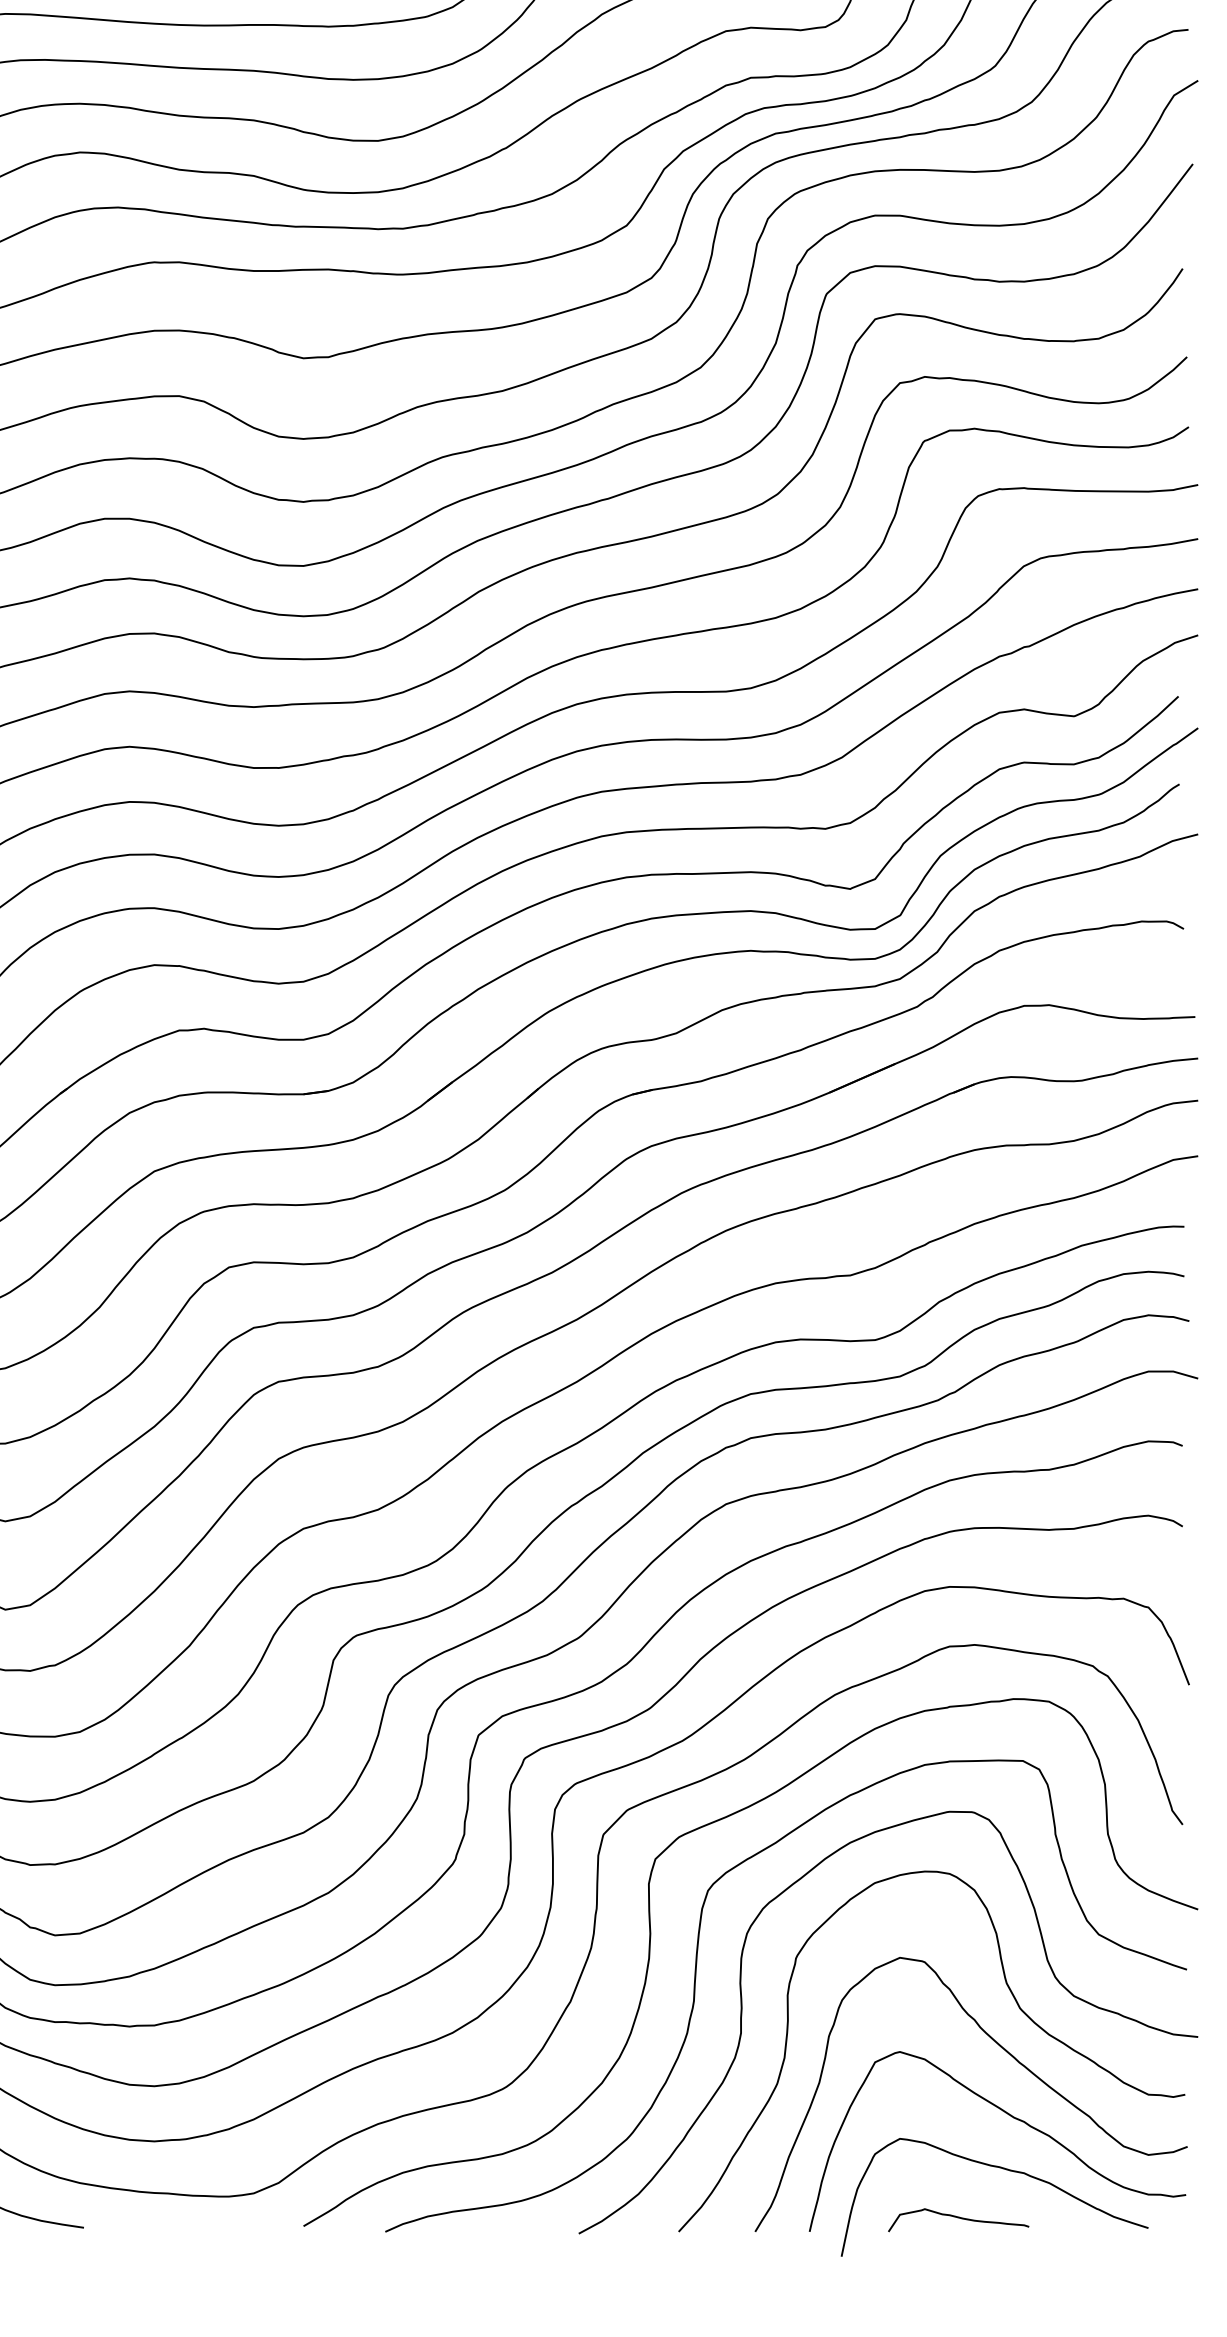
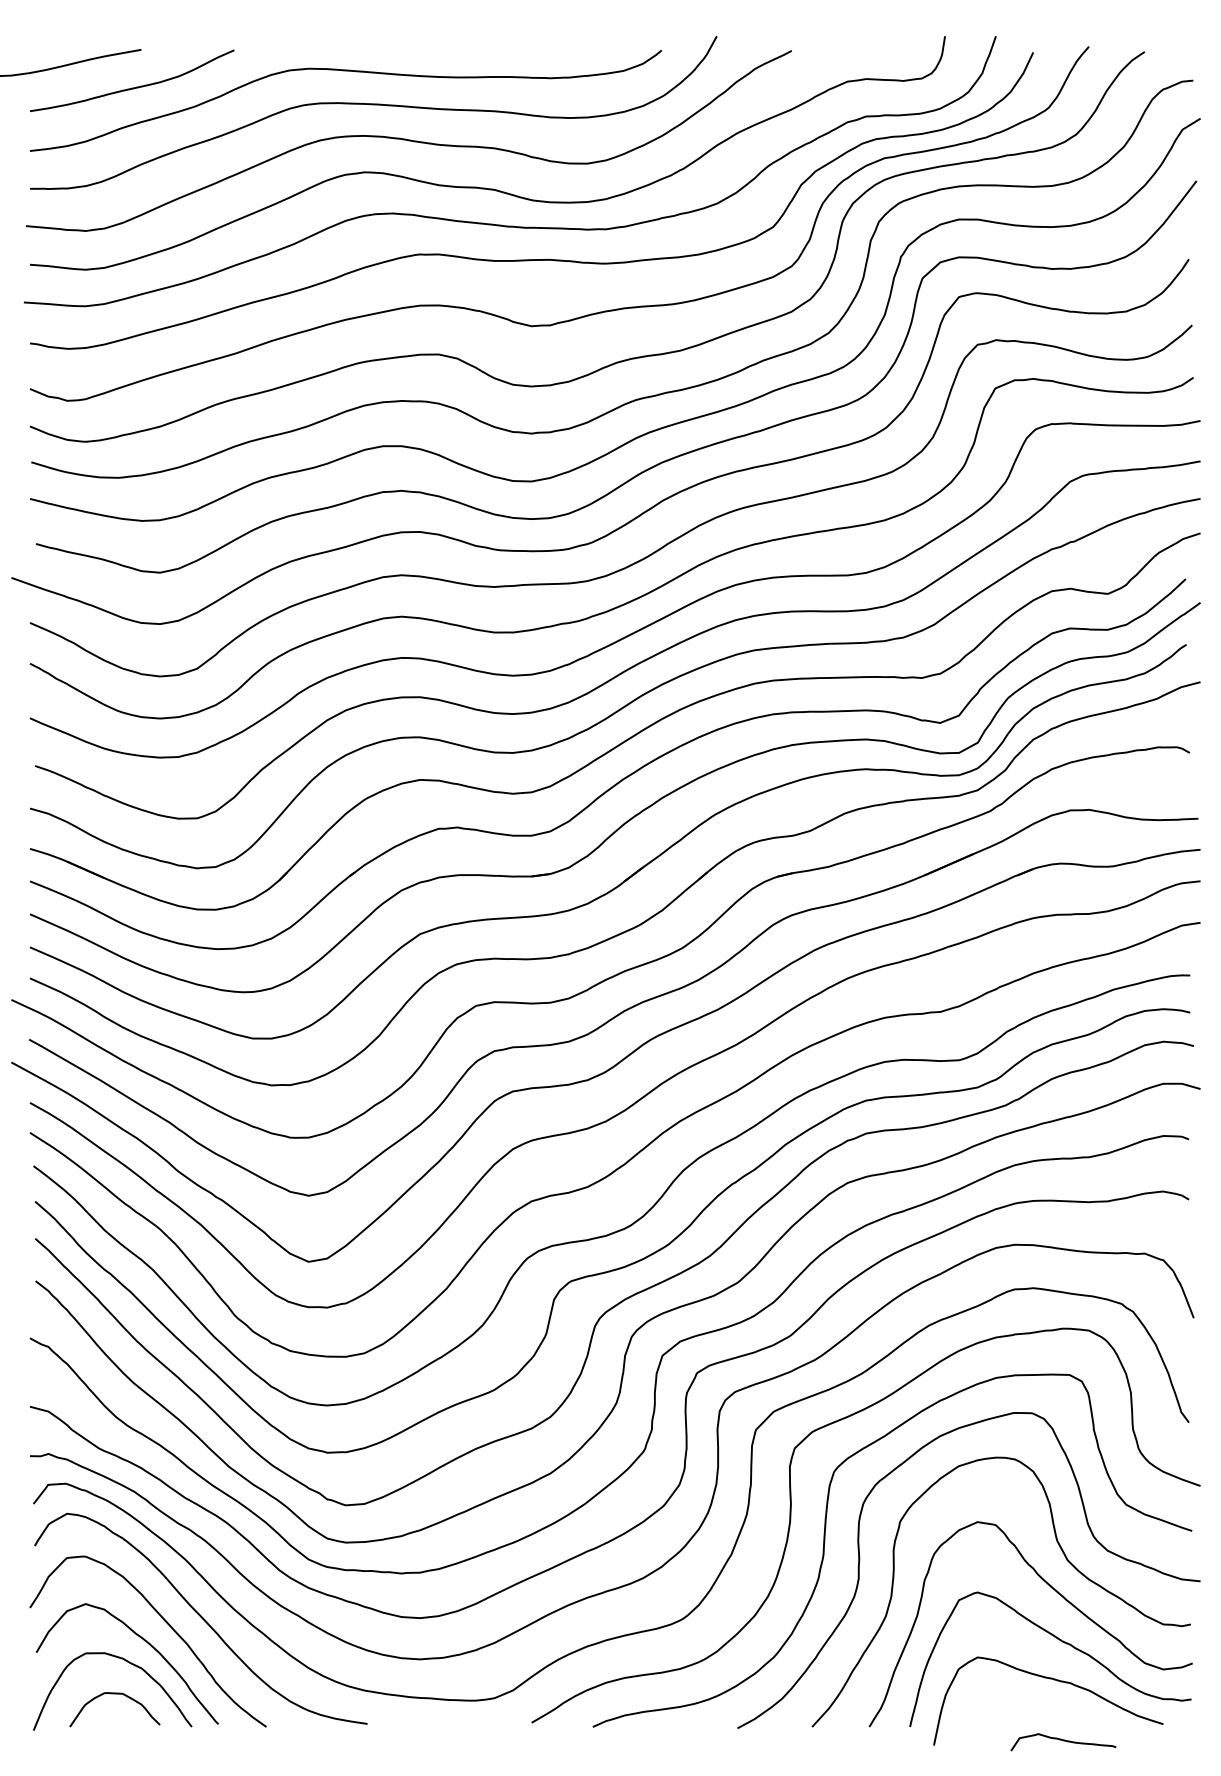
curve: (958, 2219) -> (1063, 1741), moved

